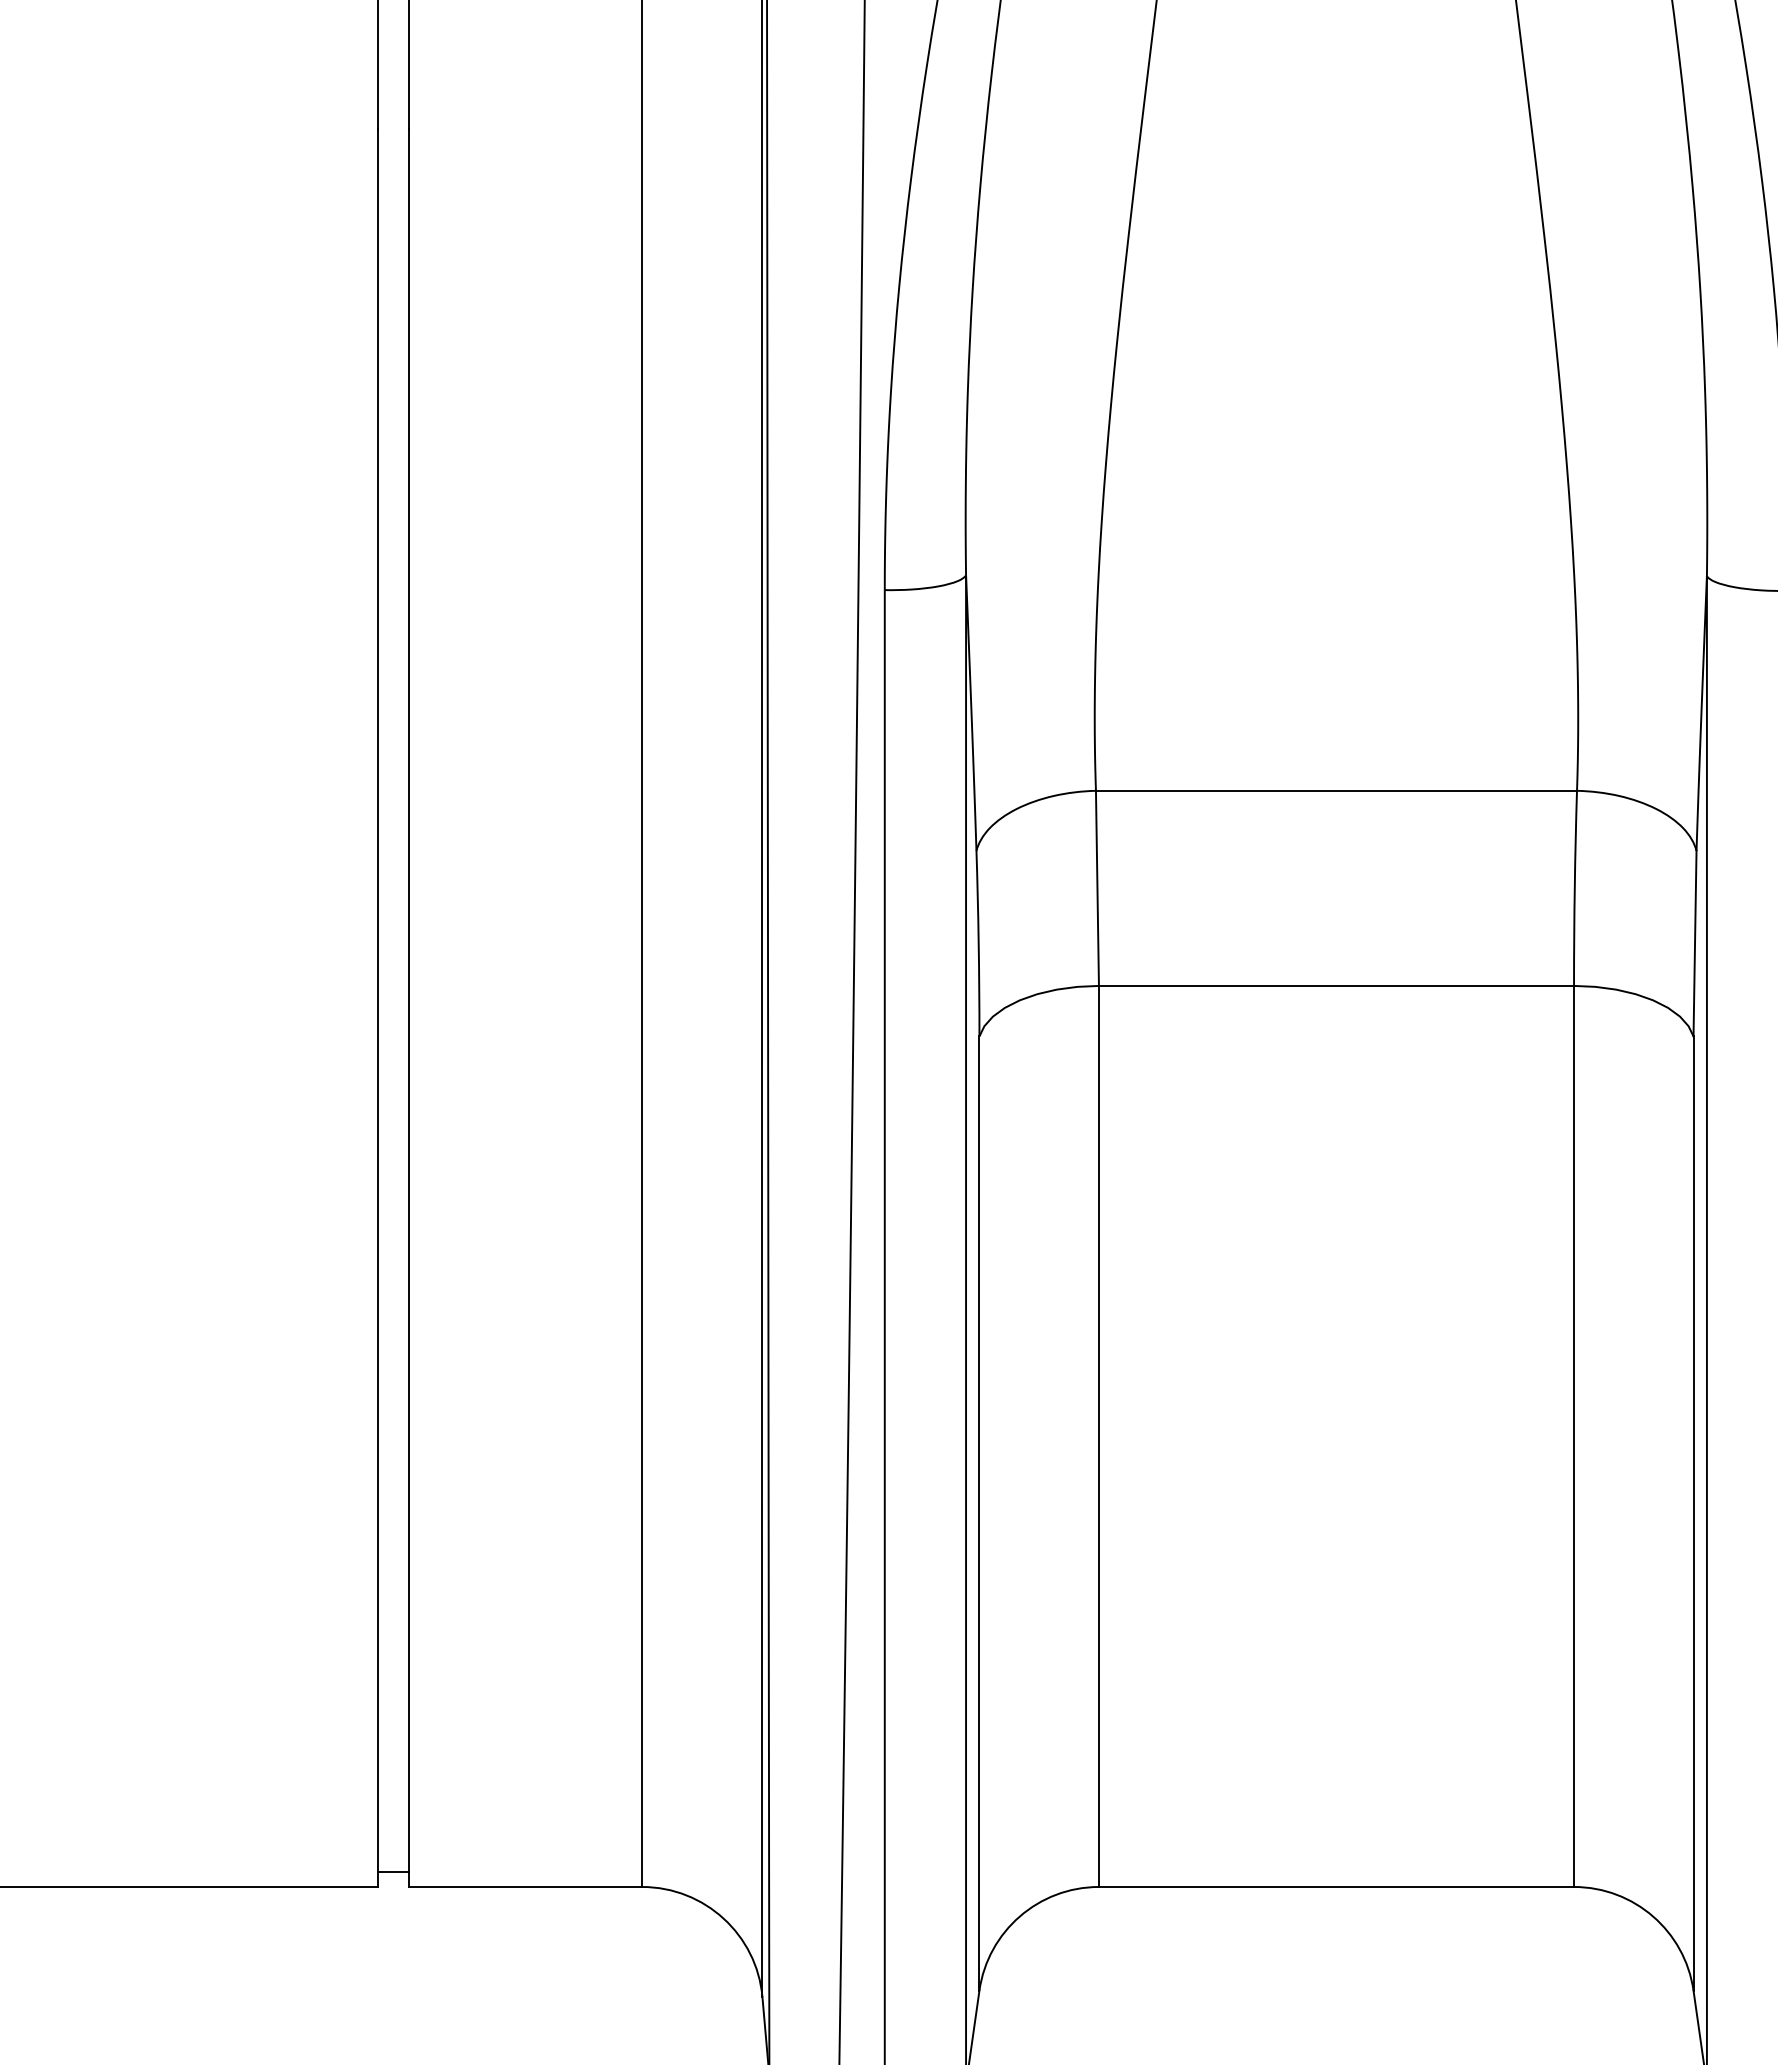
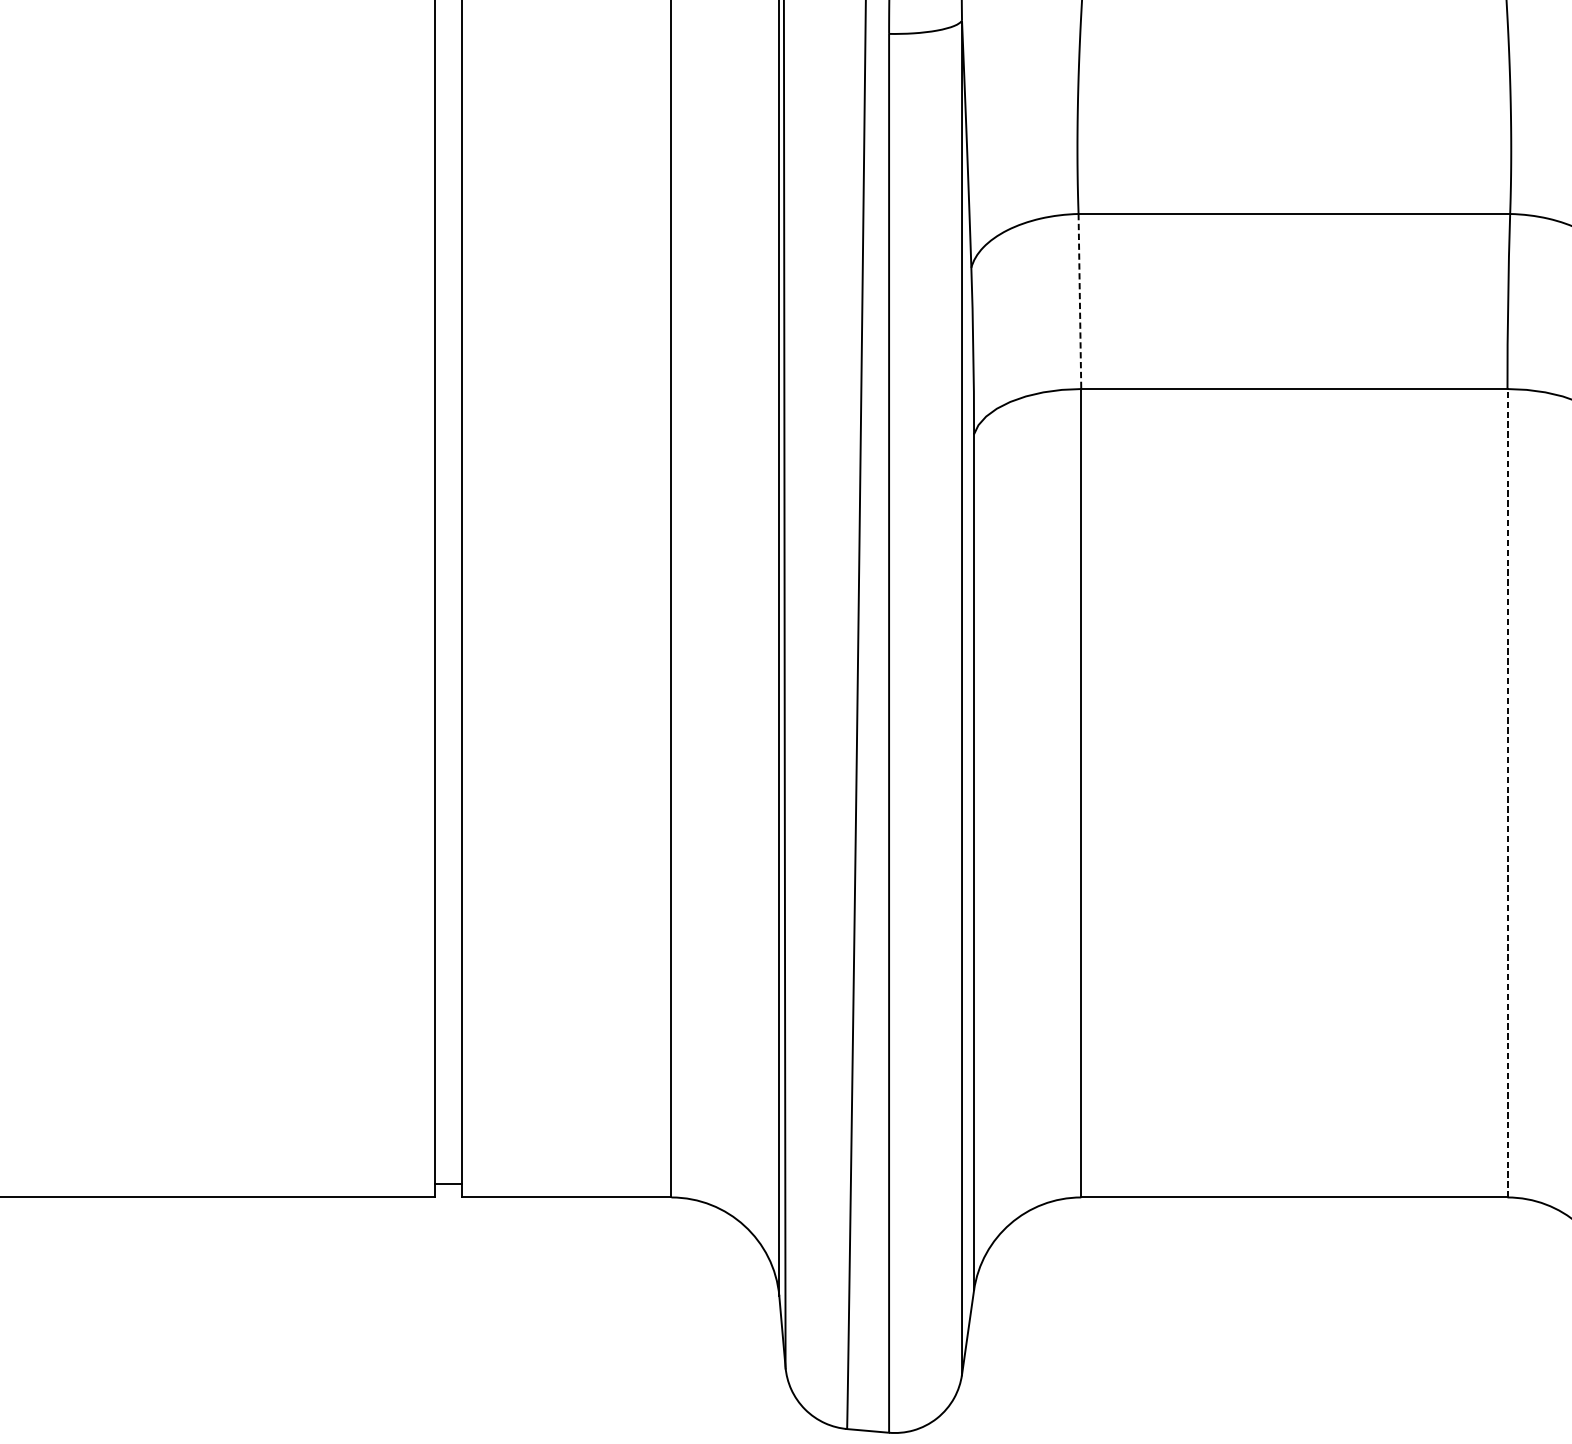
line: (1097, 888) -> (1079, 301), solid -> dashed
line: (1574, 1436) -> (1507, 793), solid -> dashed

